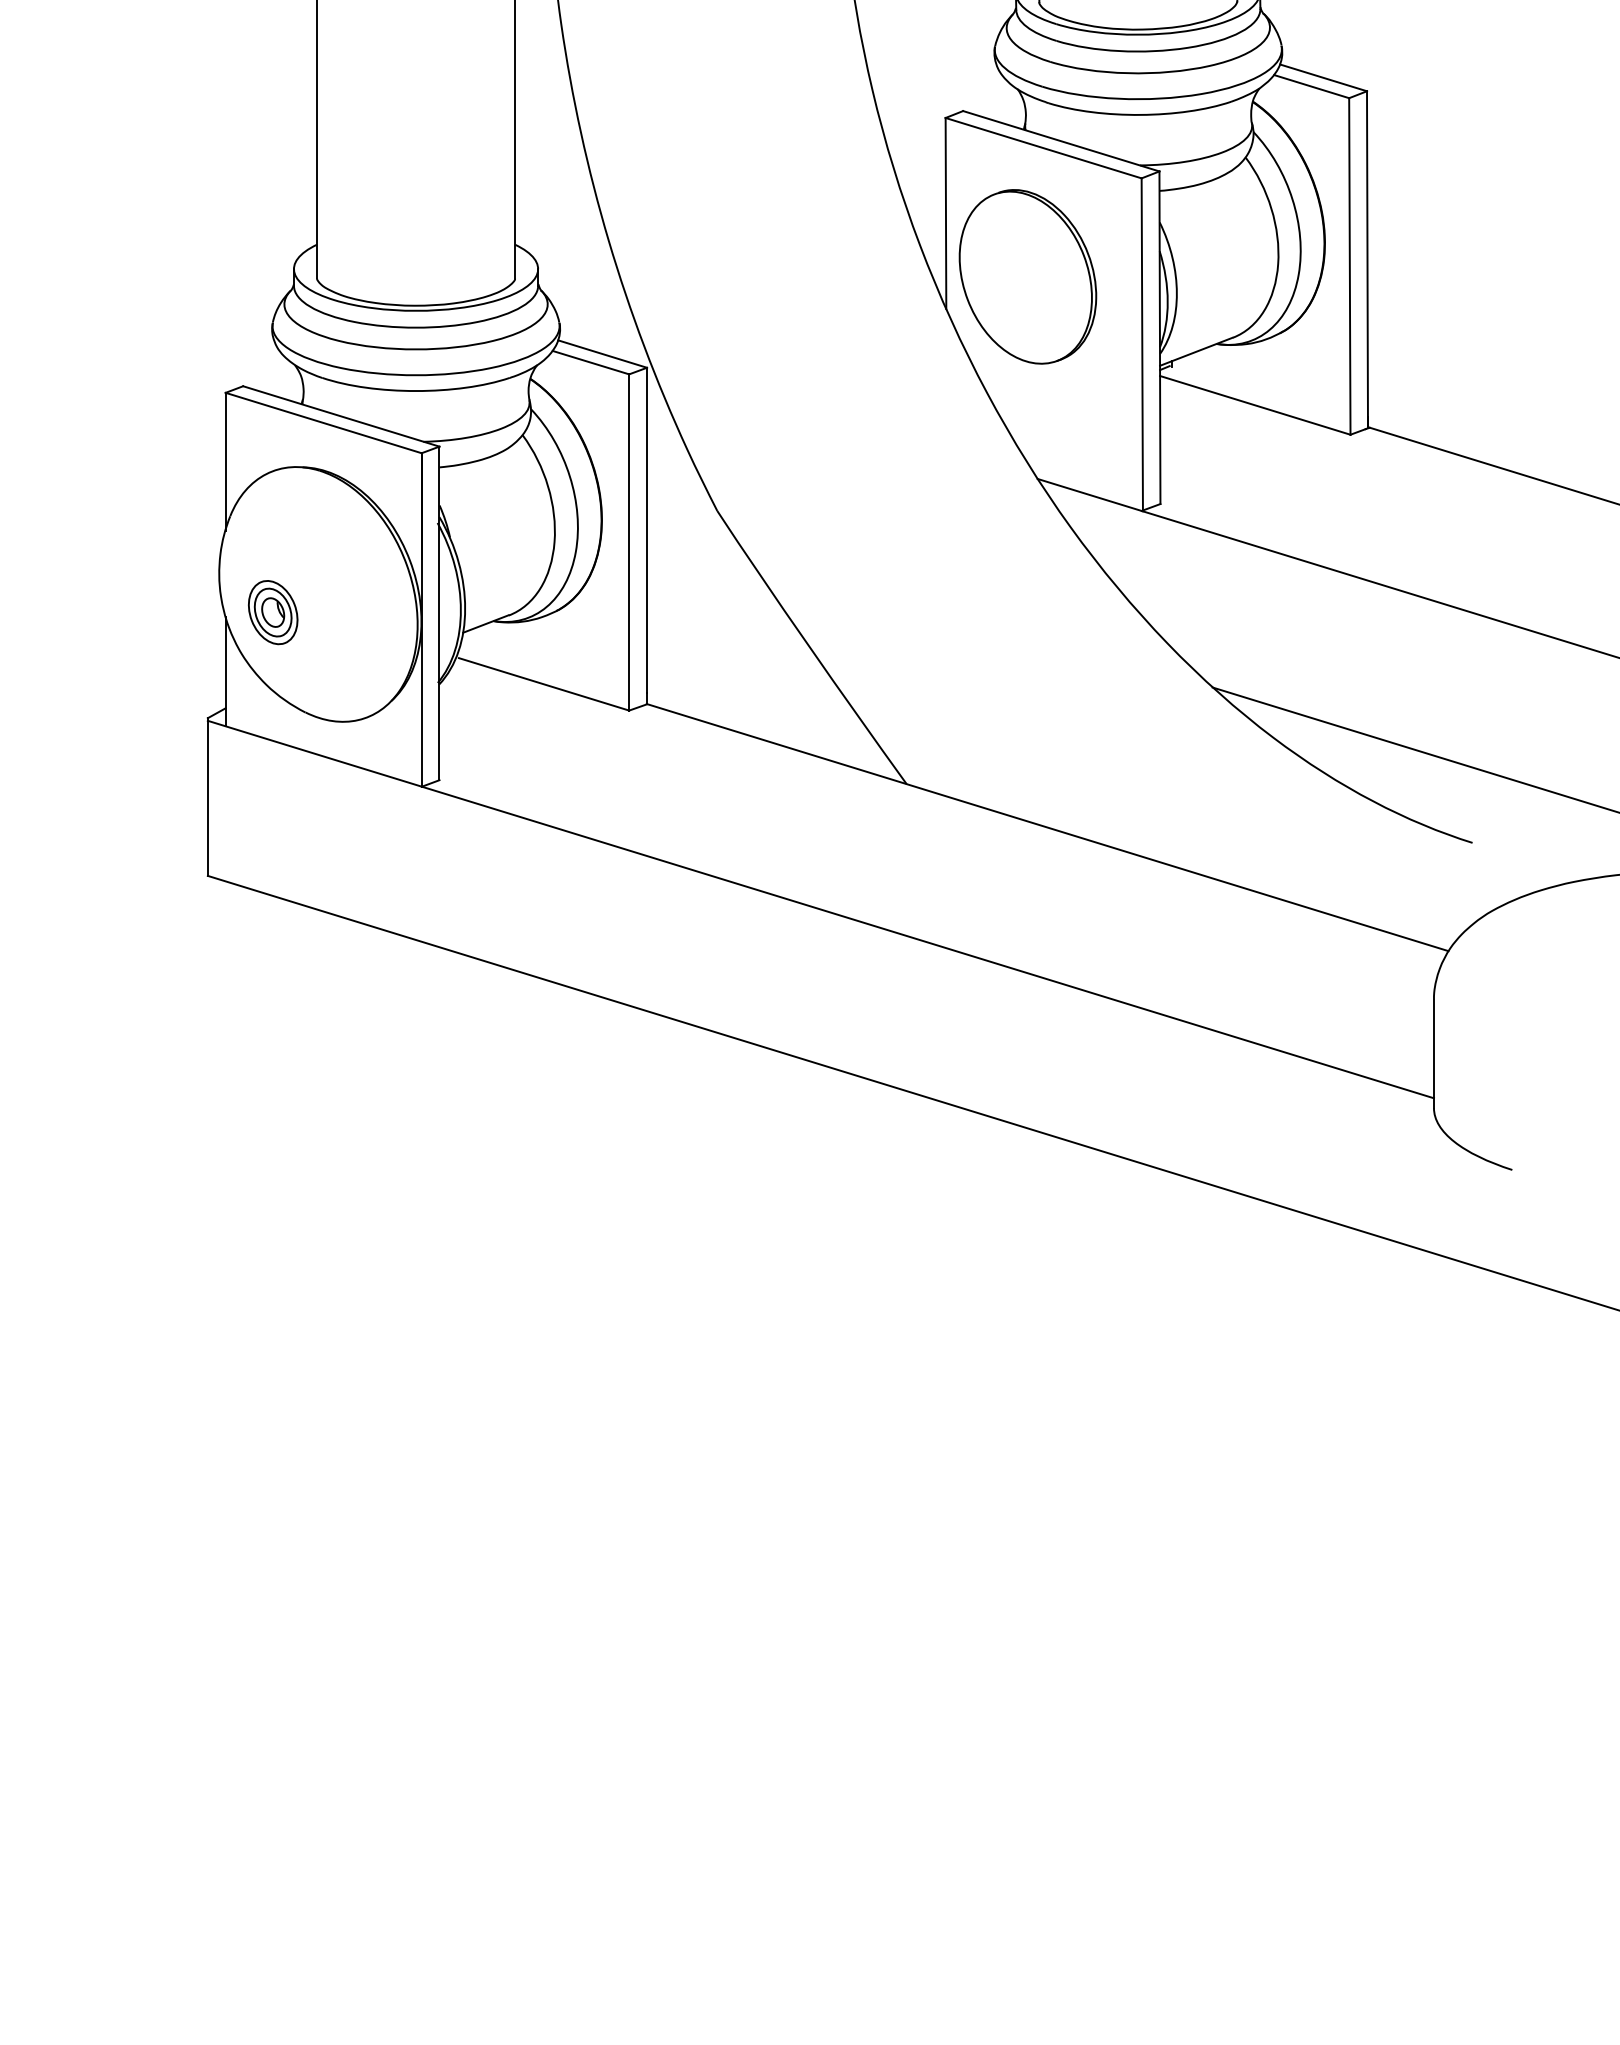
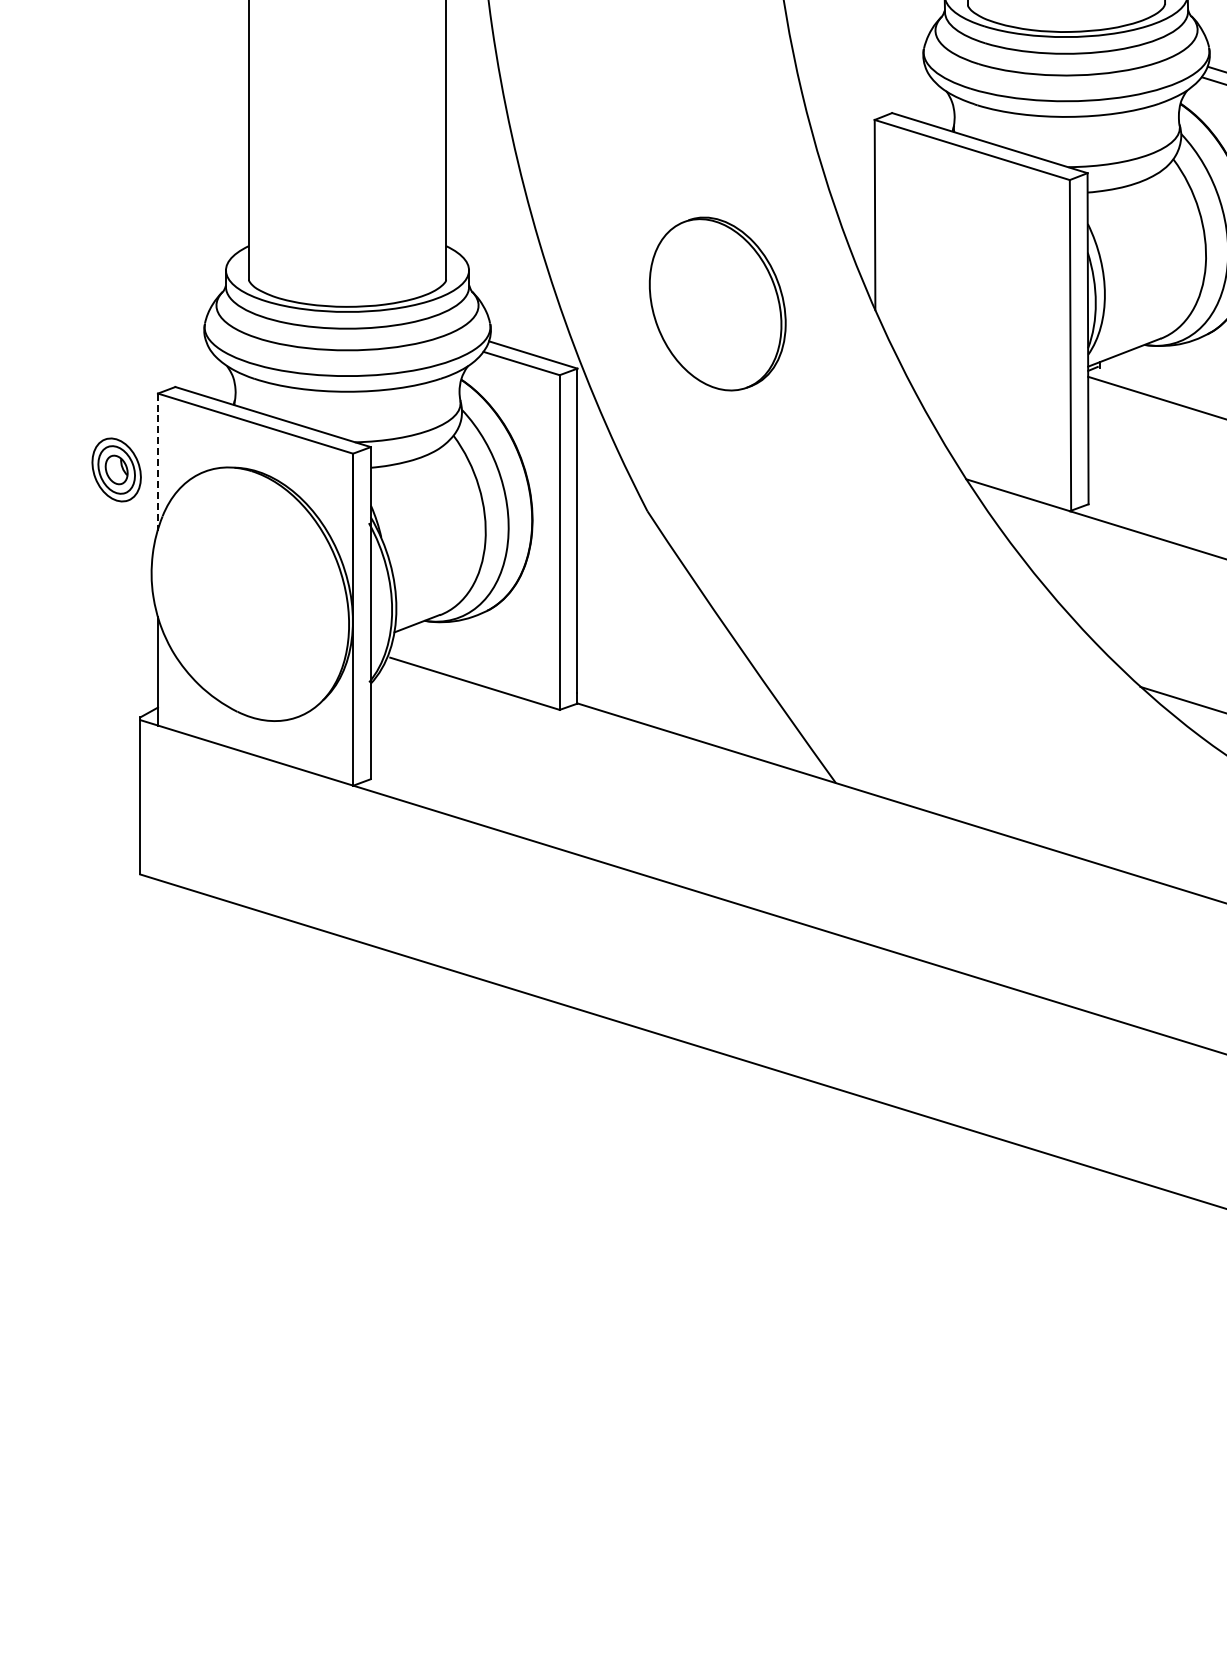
part: (1027, 276) -> (717, 303), moved
line: (225, 462) -> (157, 462), solid -> dashed
part: (273, 612) -> (117, 469), moved

